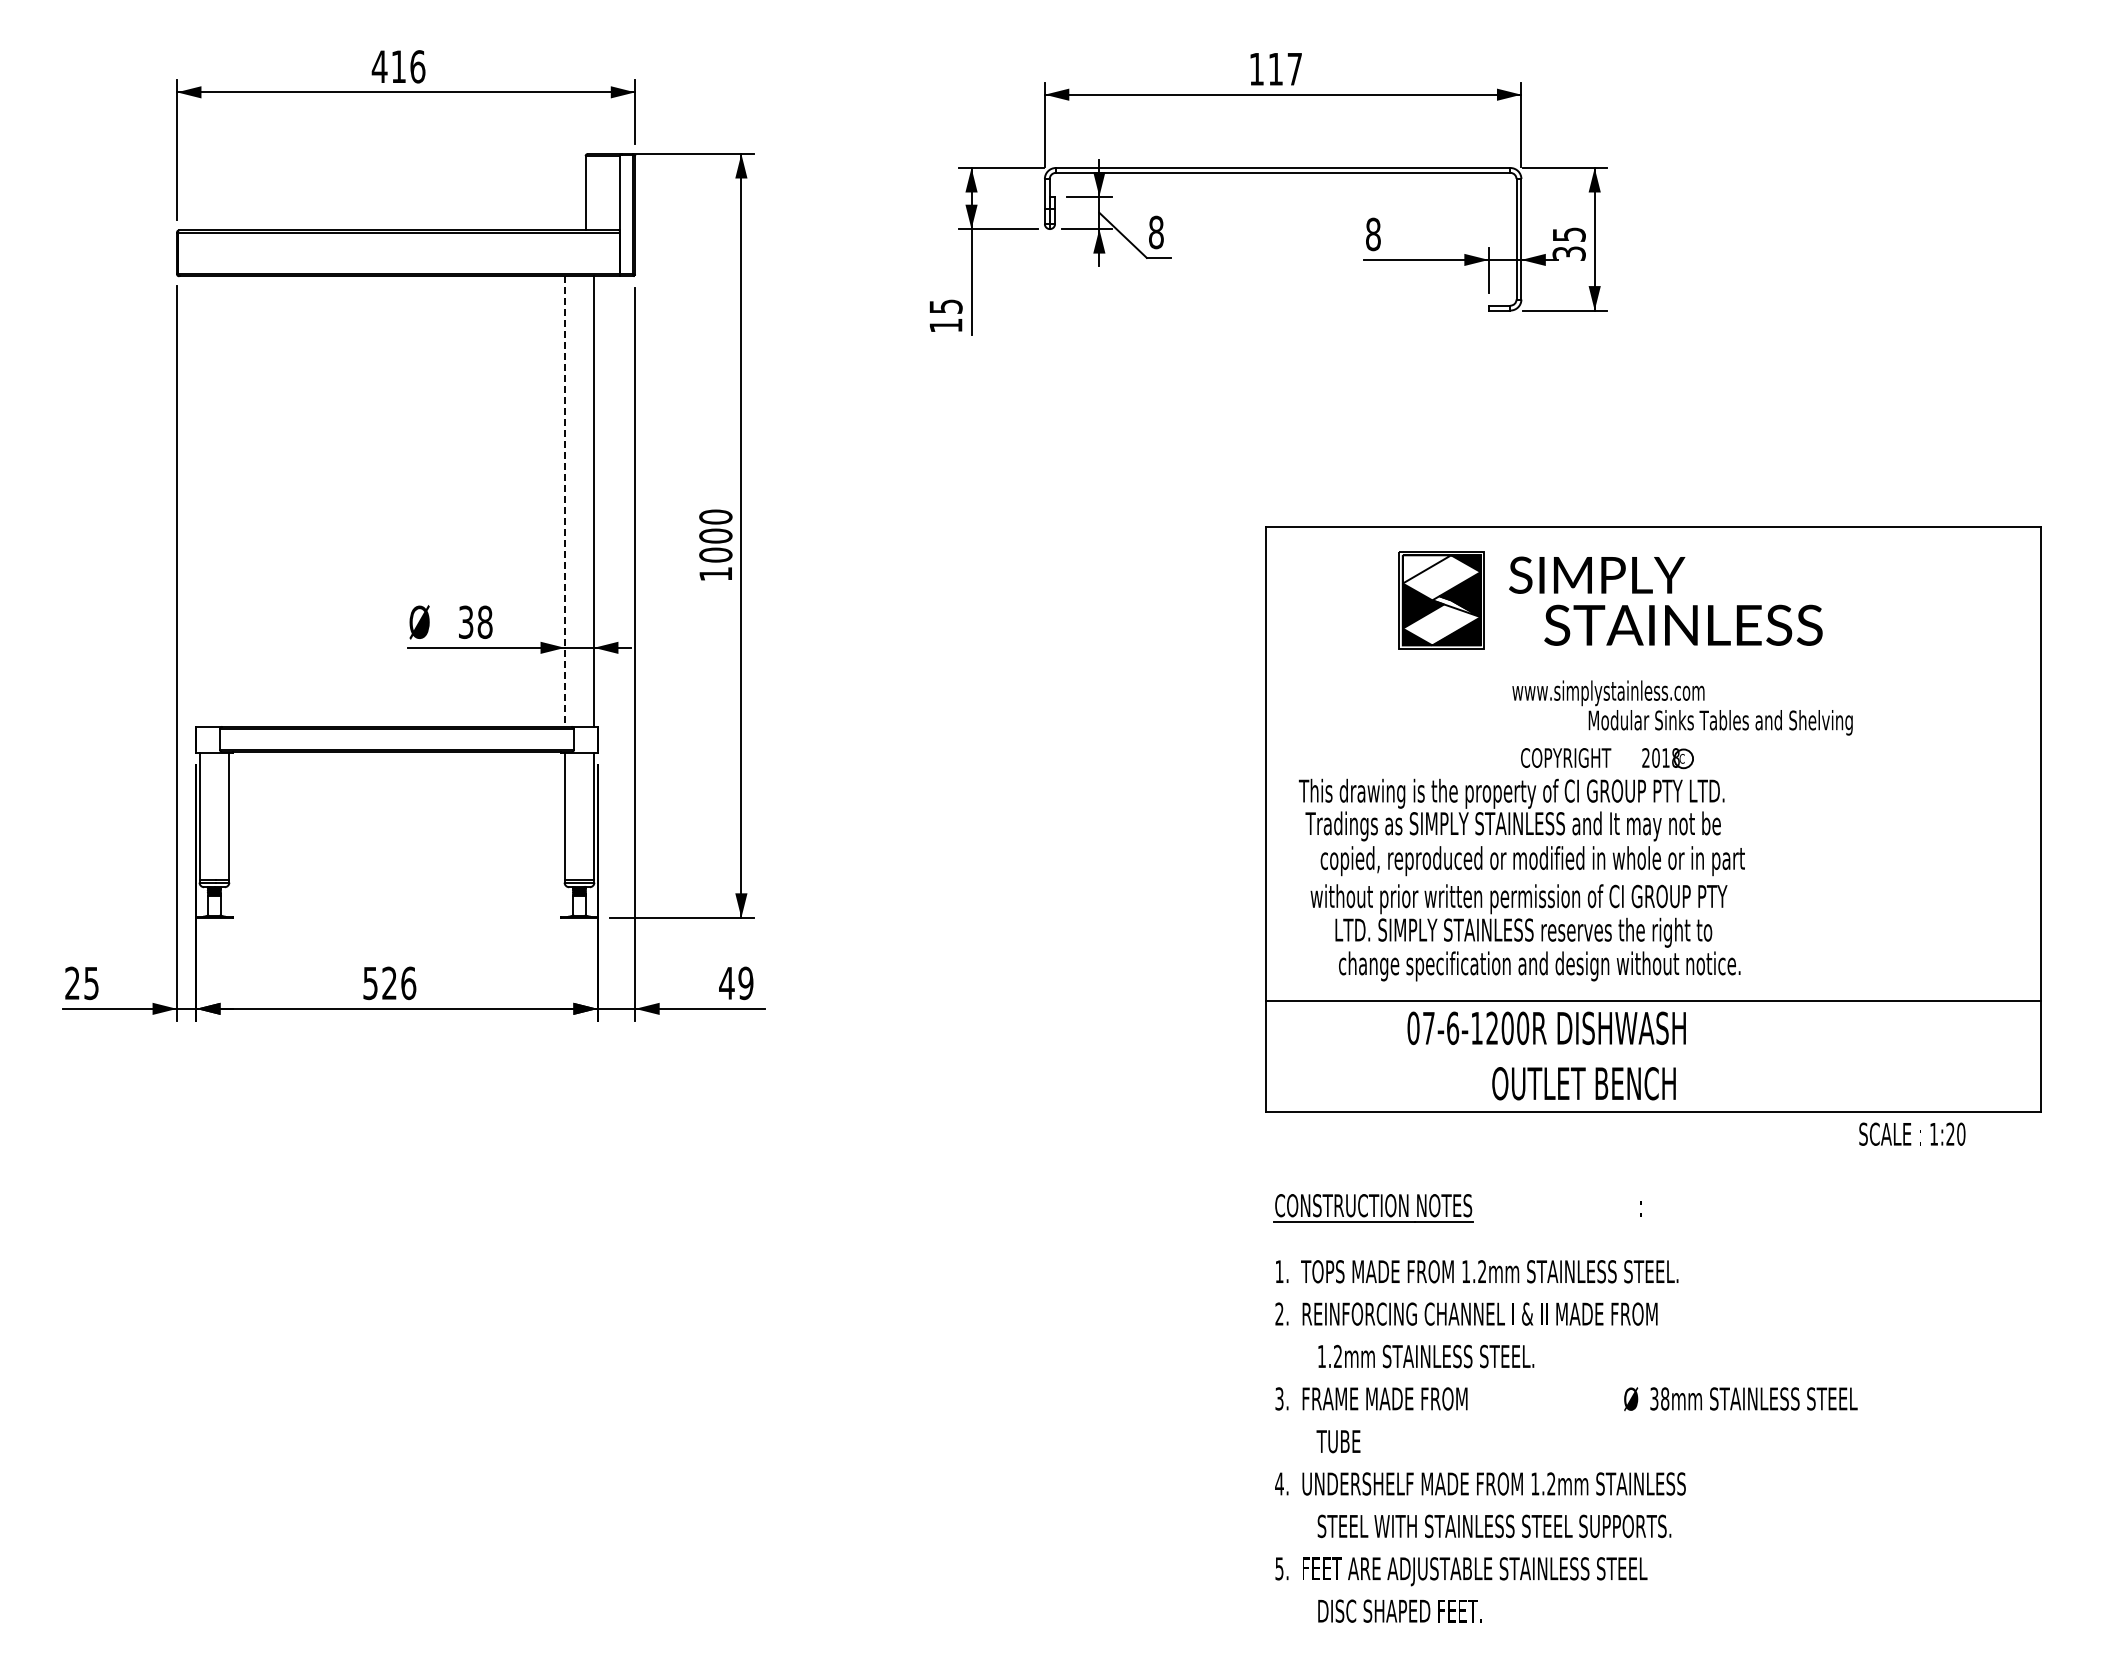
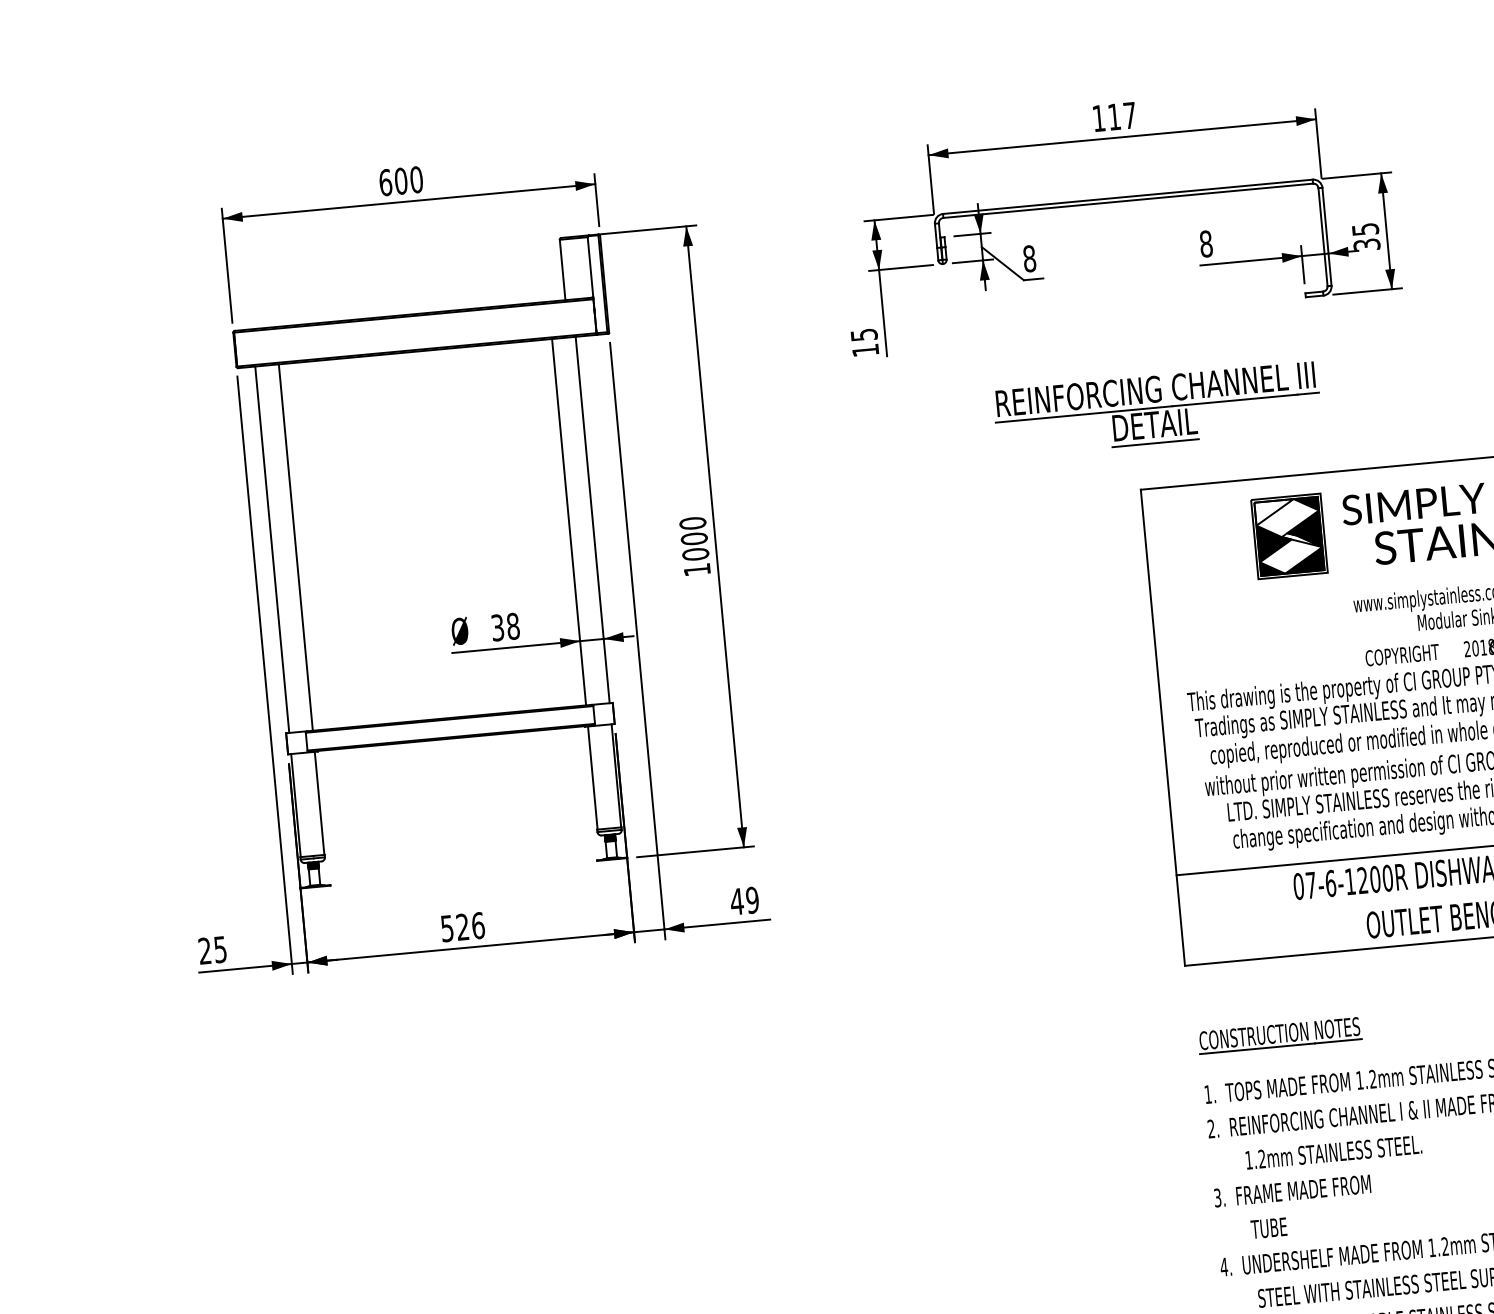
text: (398, 66) -> (400, 181), 416 -> 600
part: (1295, 430) -> (1157, 409), added
line: (199, 501) -> (271, 549), added
line: (228, 501) -> (295, 547), added
line: (564, 502) -> (568, 523), dashed -> solid

